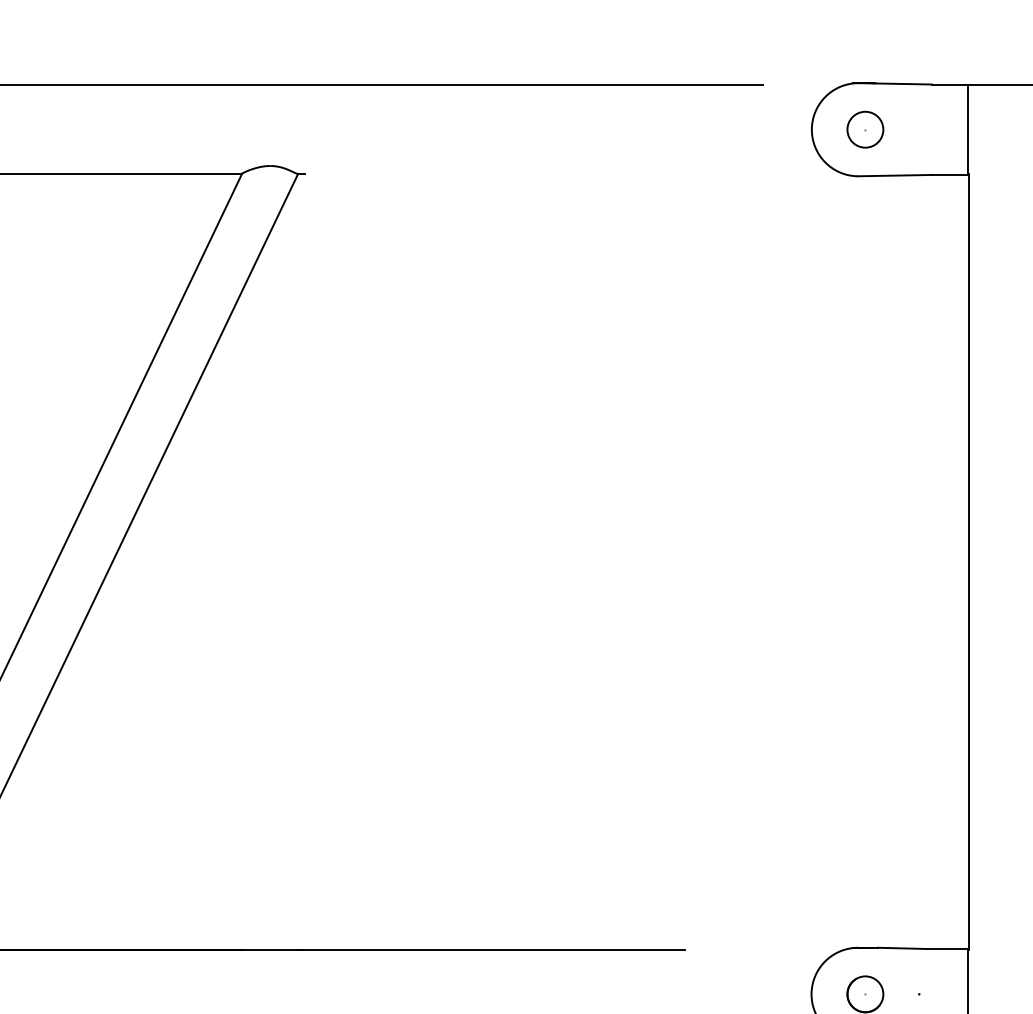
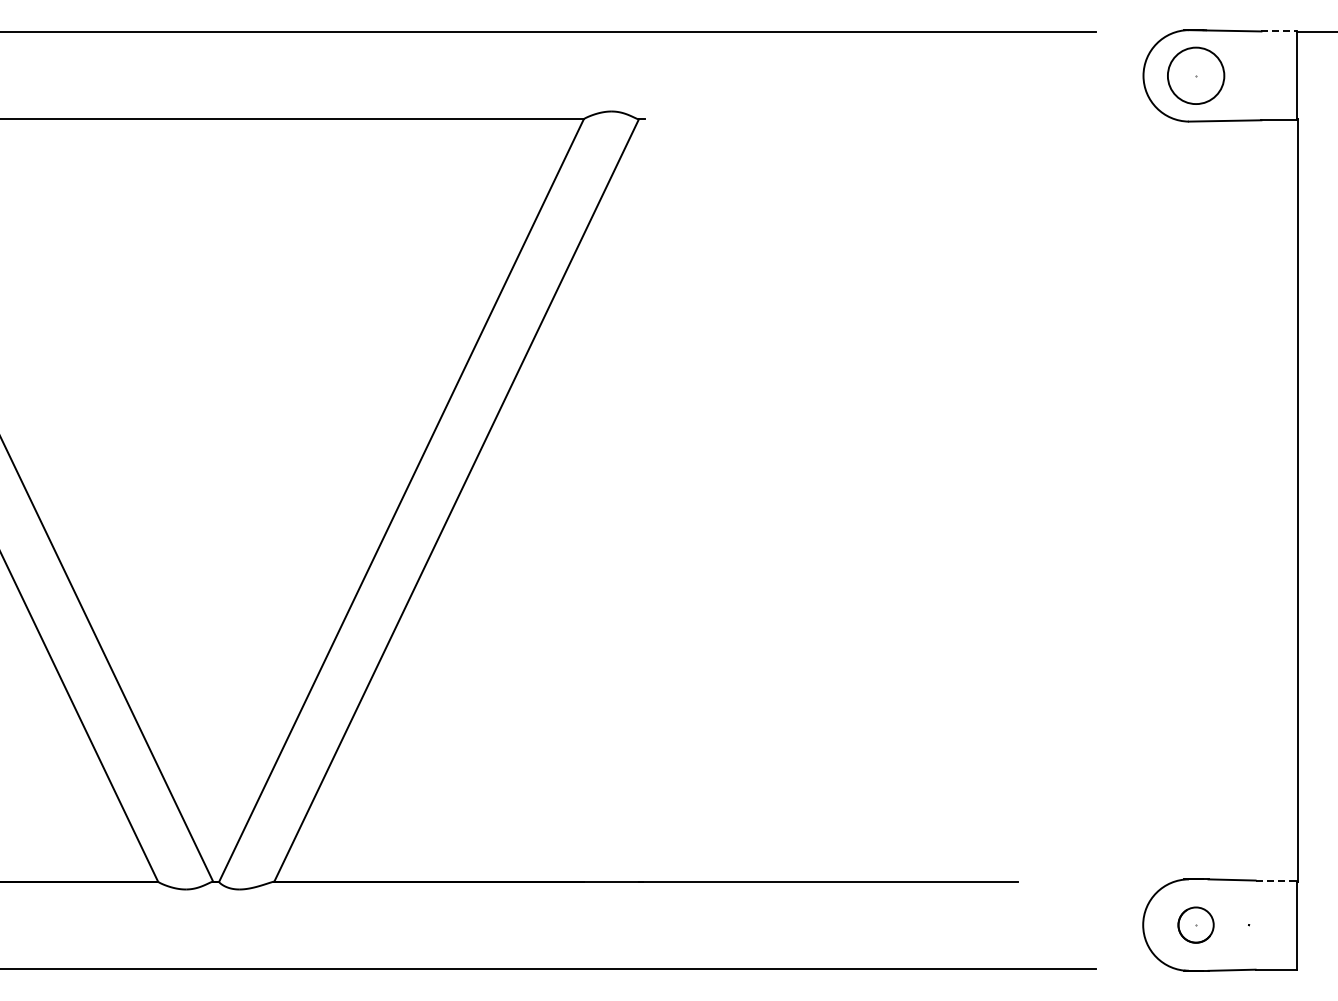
line: (950, 84) -> (1279, 31), solid -> dashed
circle: (864, 129) -> (1195, 75), size x1.6
line: (947, 948) -> (1276, 880), solid -> dashed

